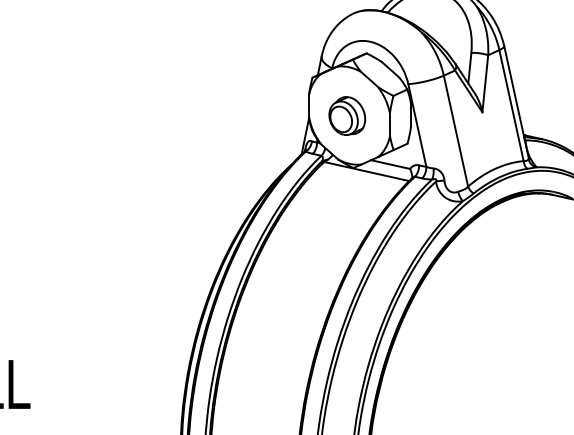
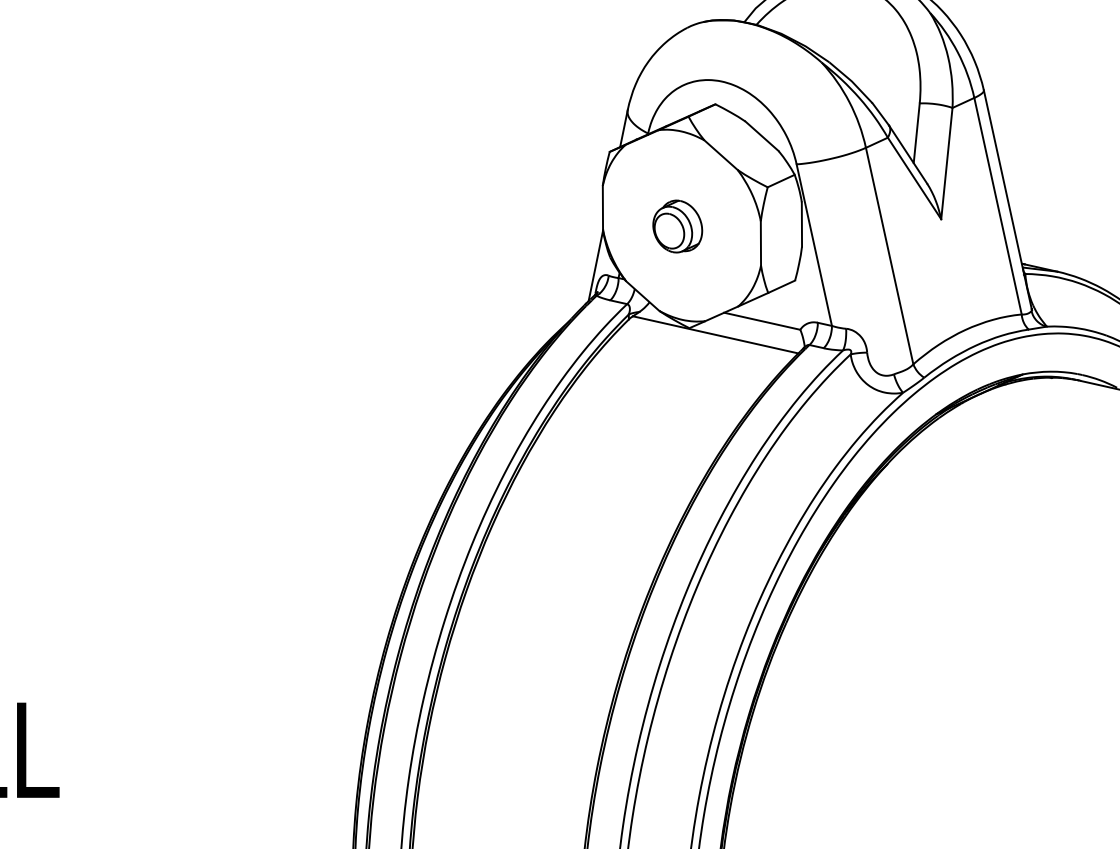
part: (347, 115) -> (678, 225), size x0.7

